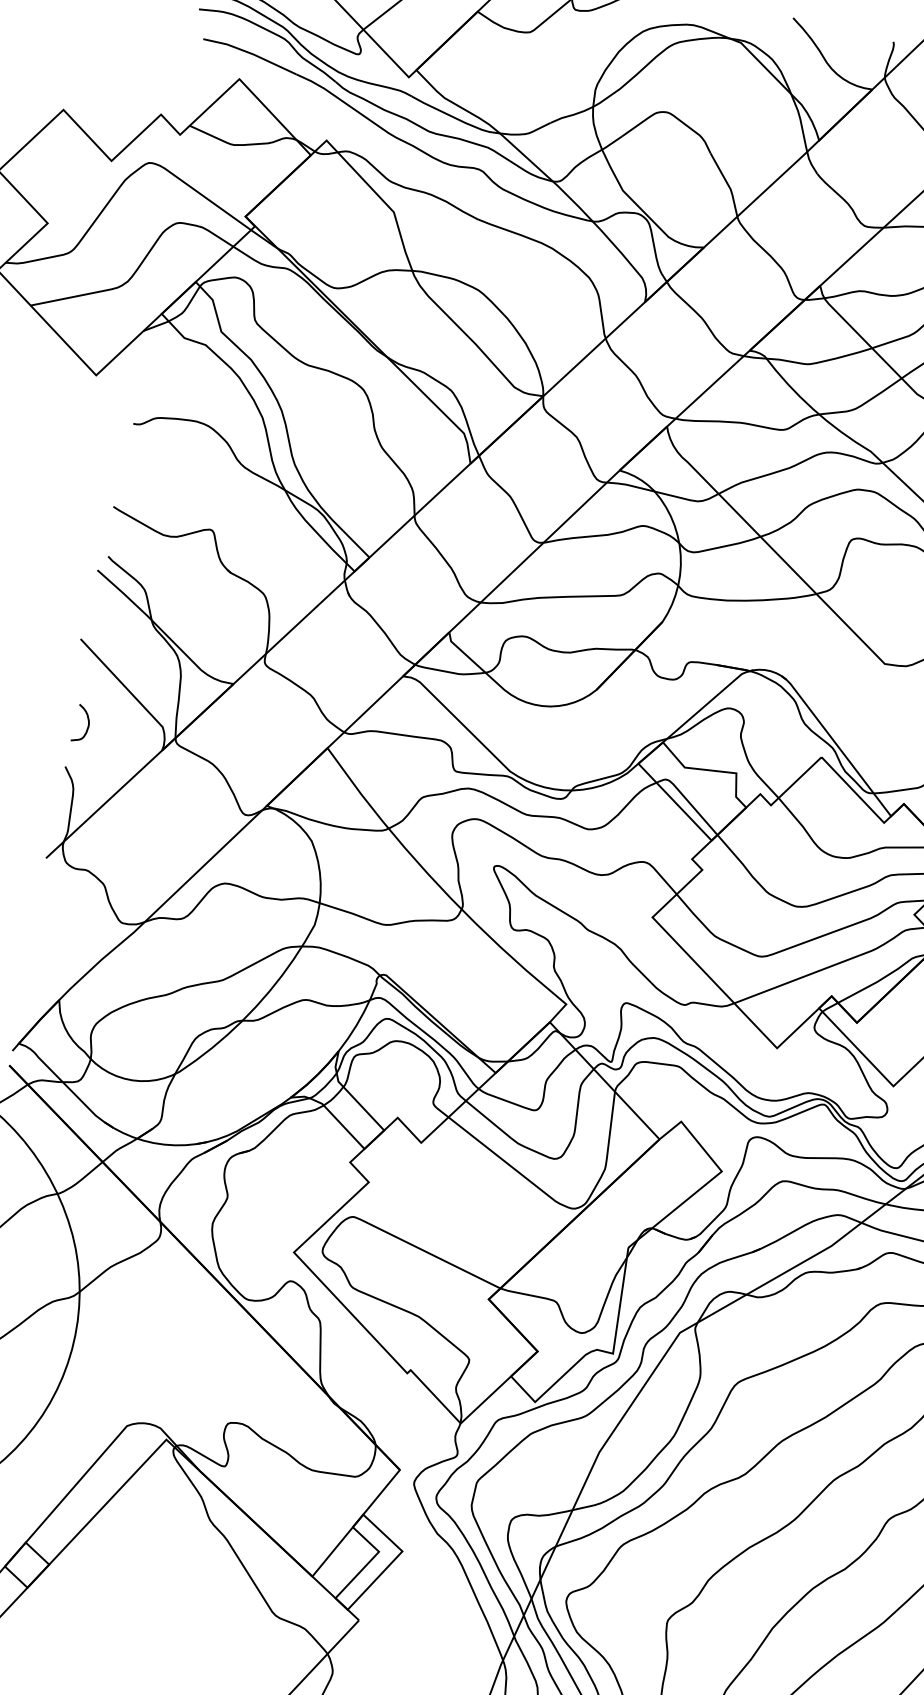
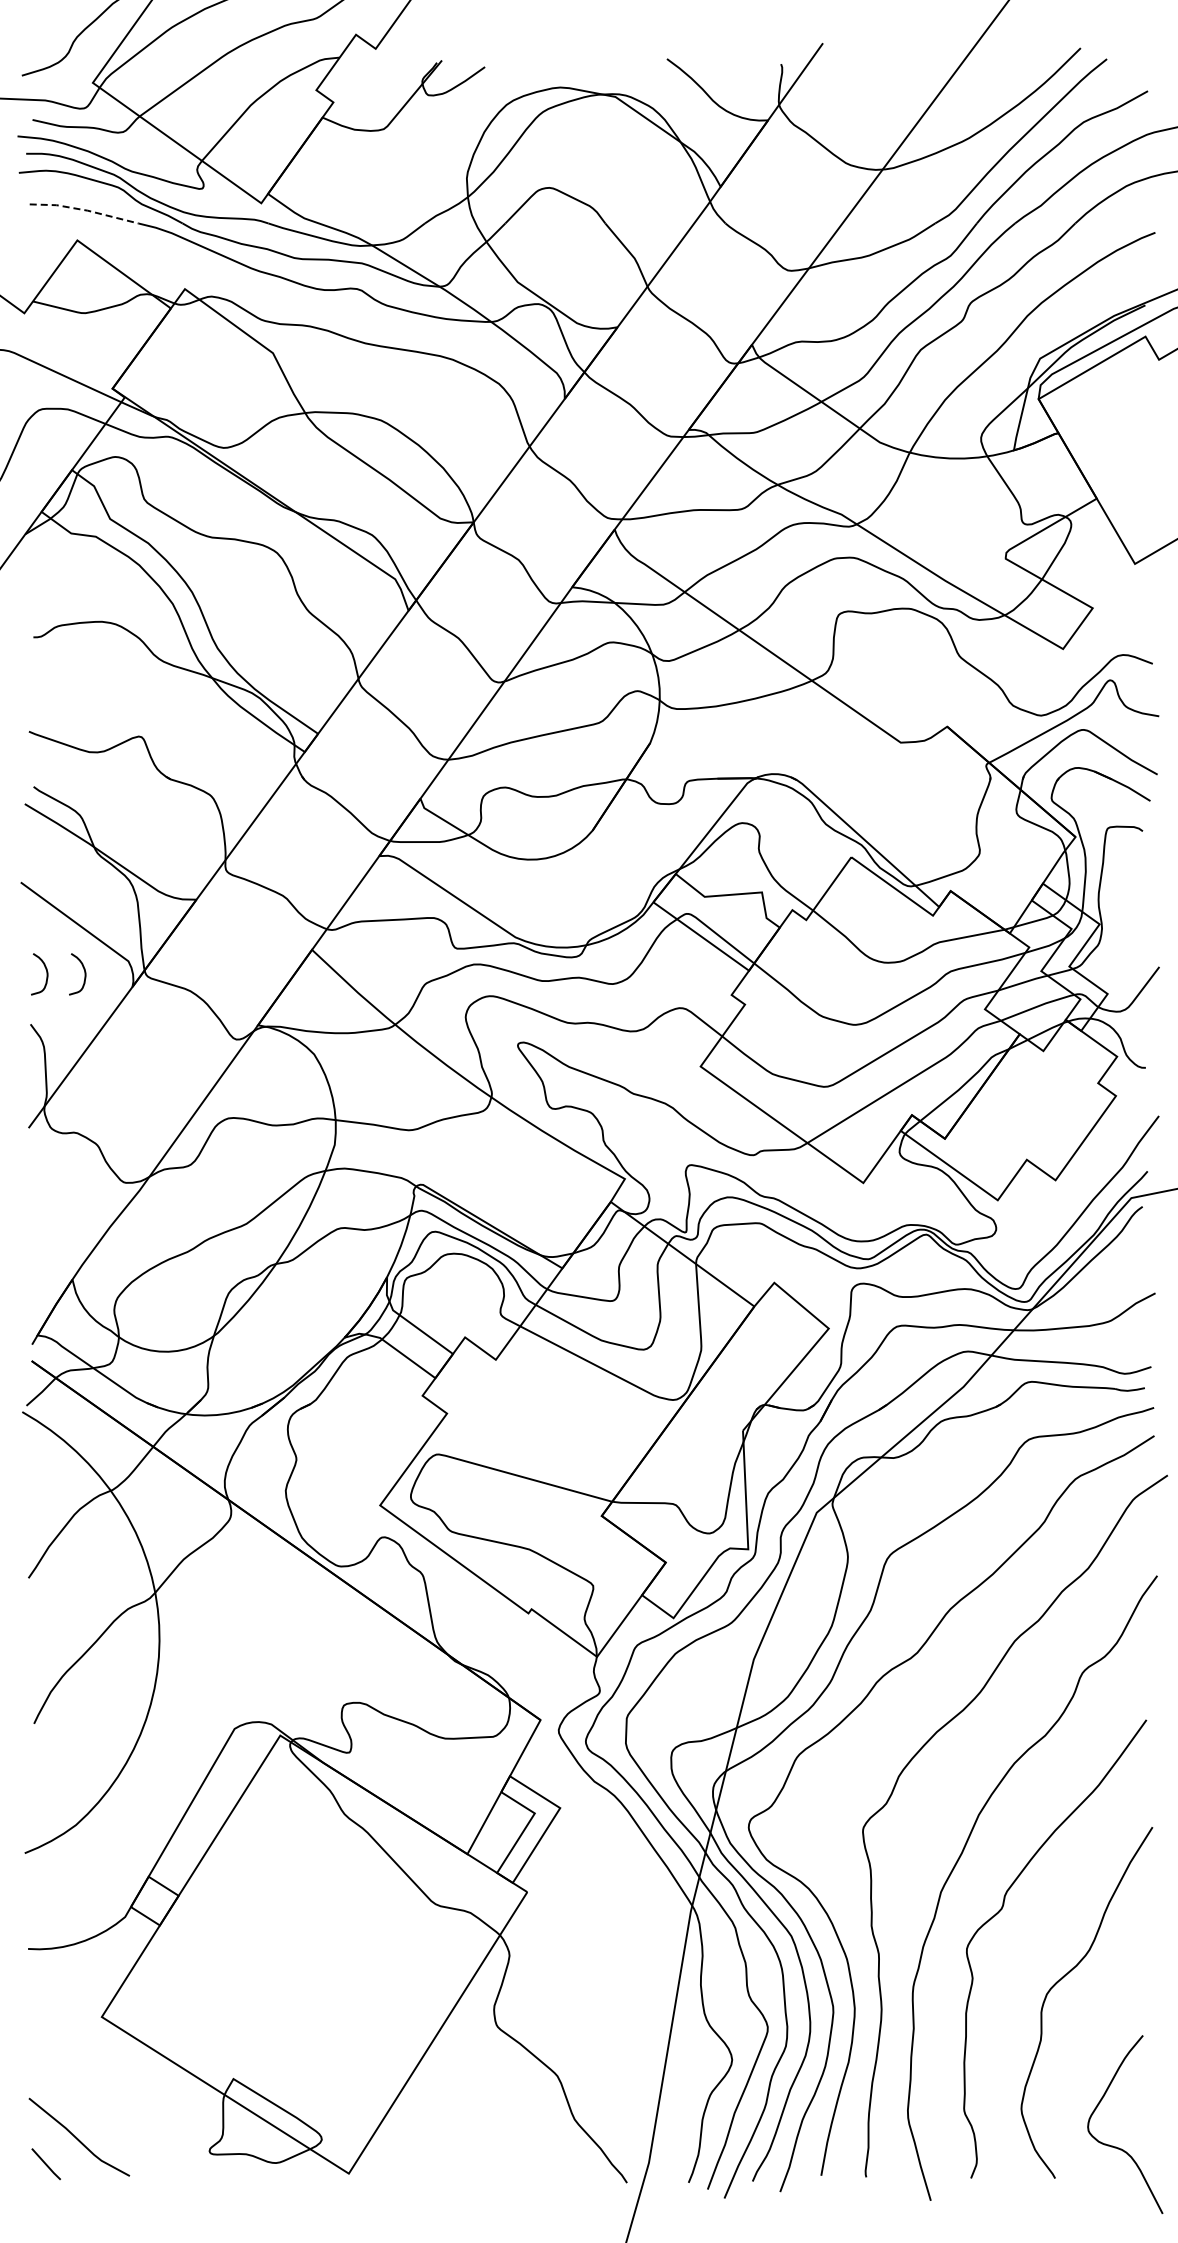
line: (250, 53) -> (84, 210), solid -> dashed
curve: (121, 731) -> (84, 974), added

